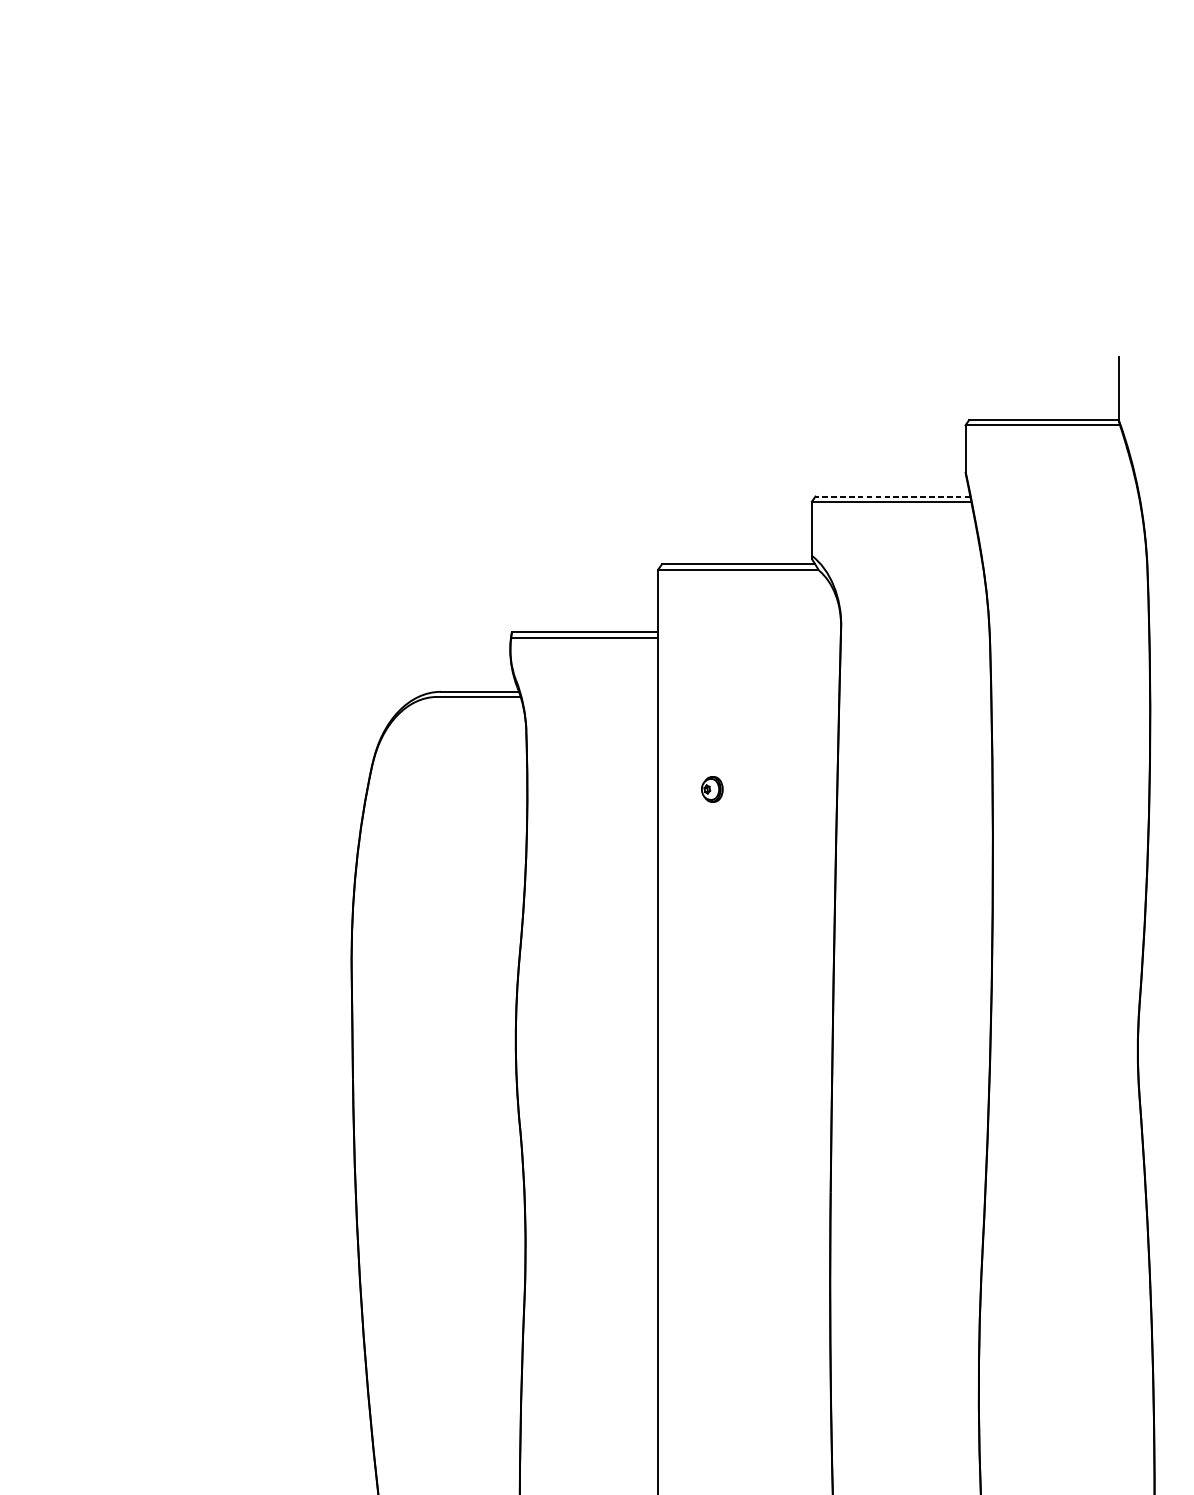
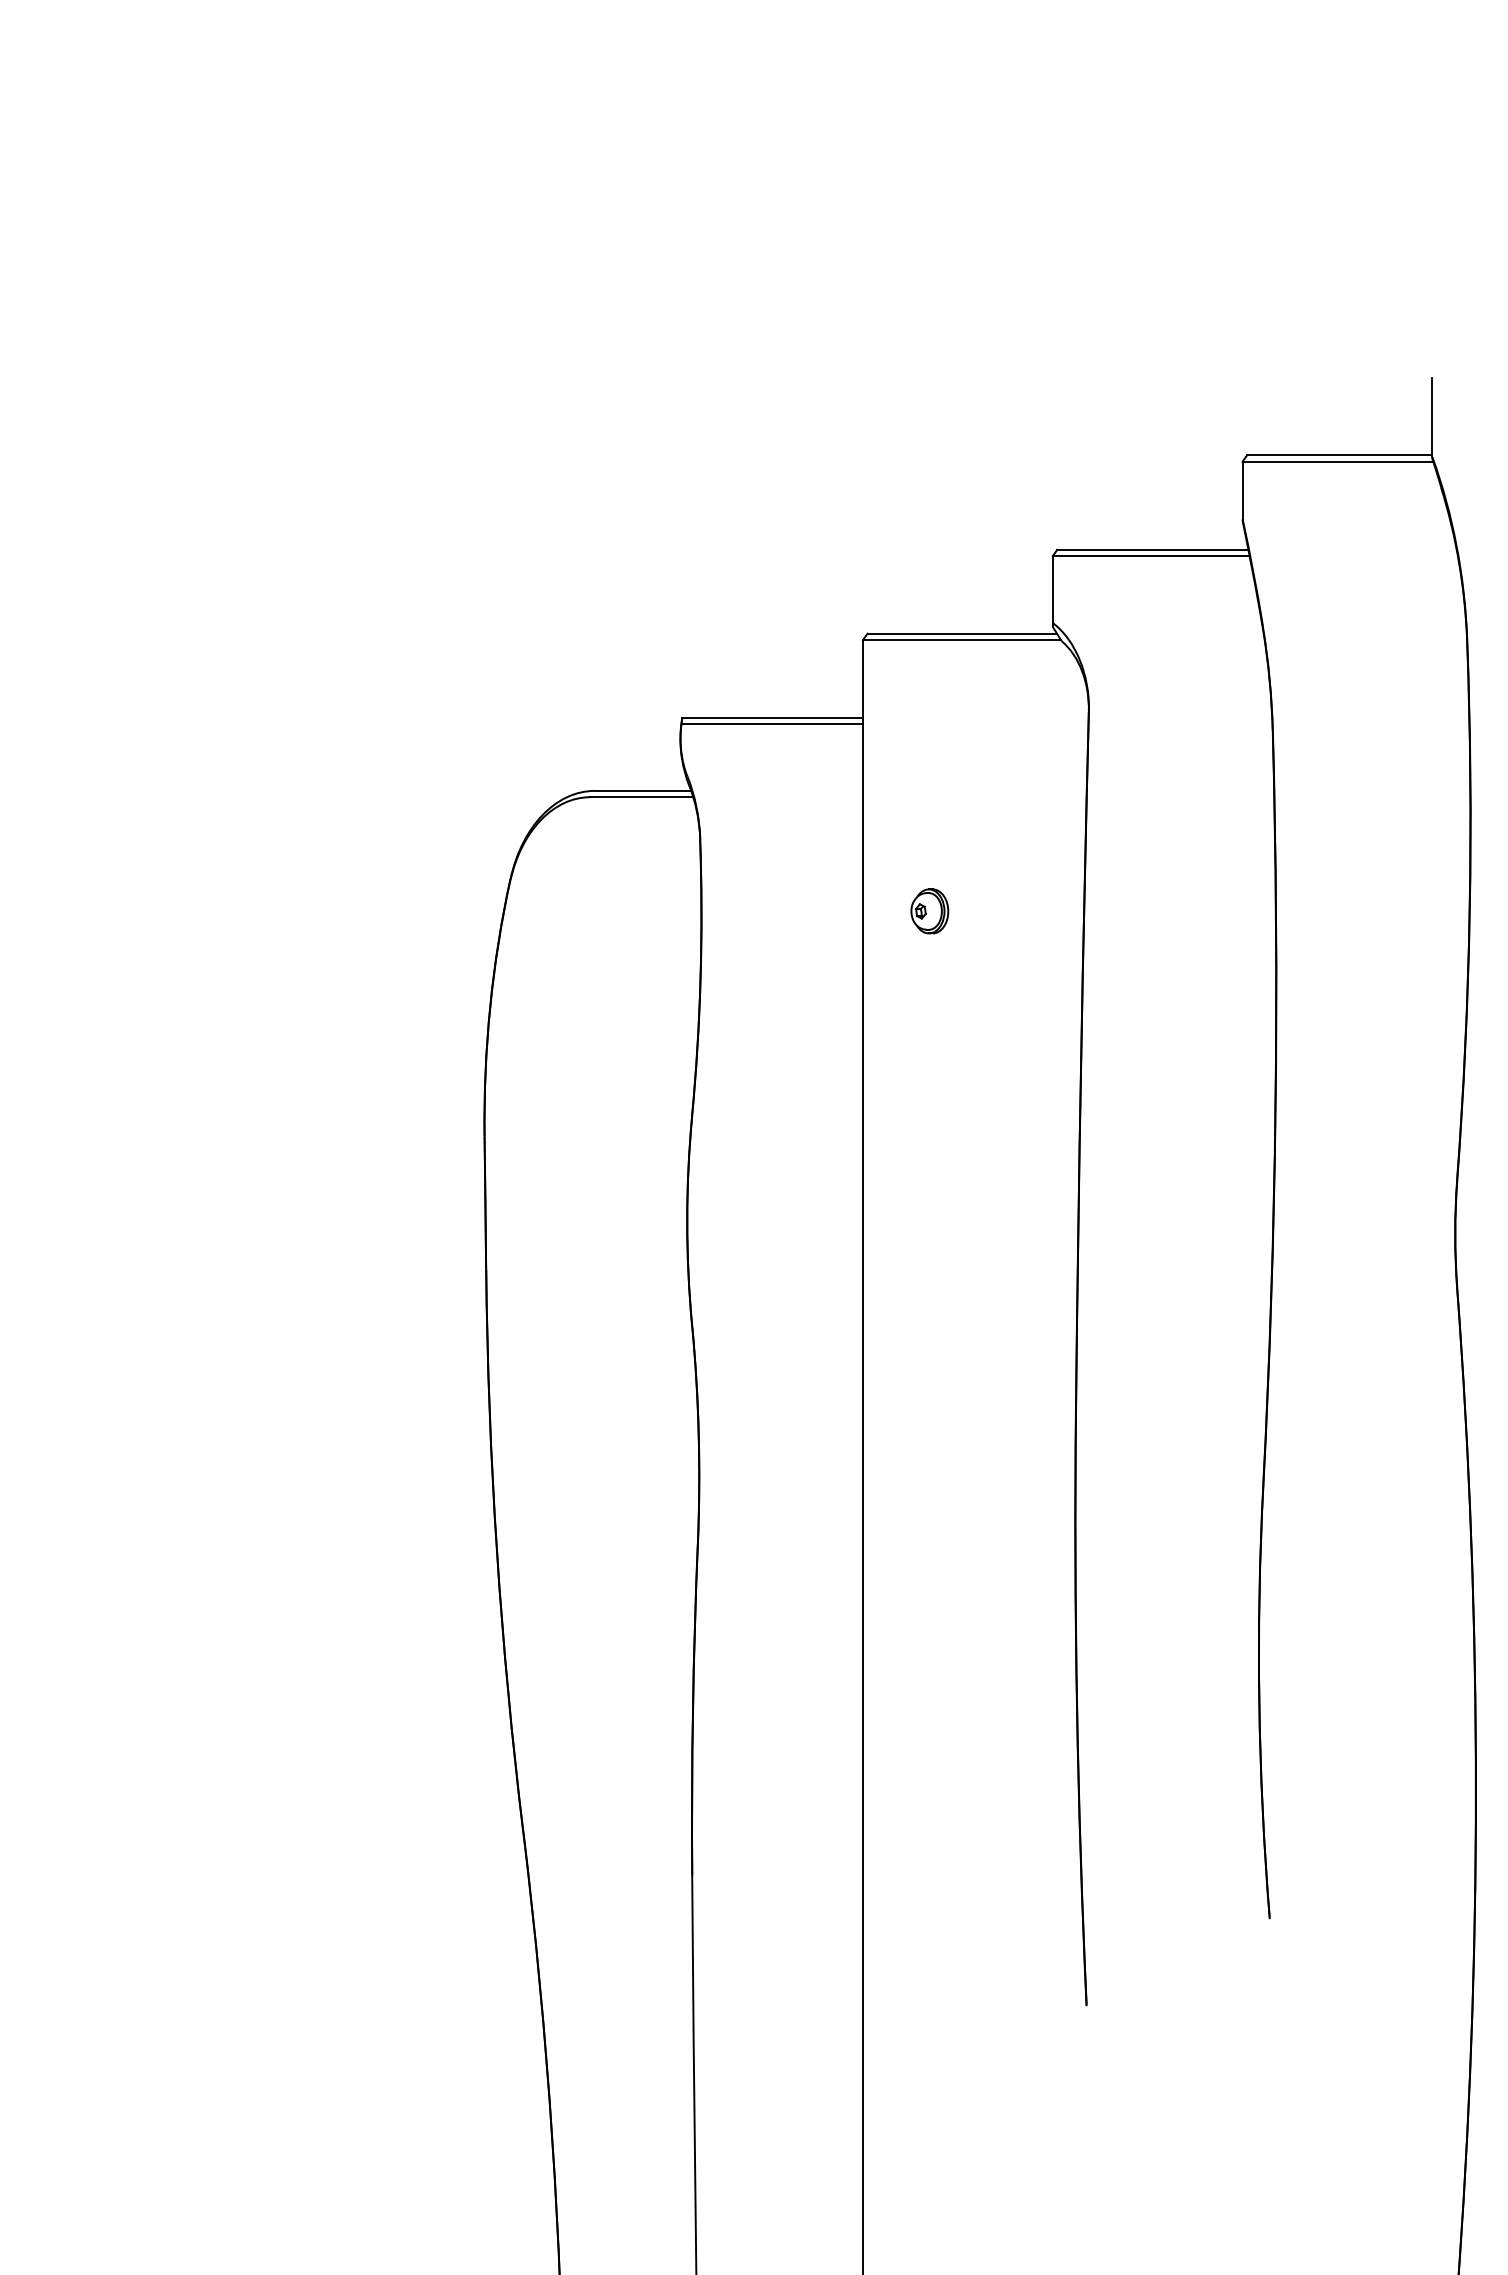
line: (892, 496) -> (1152, 549), dashed -> solid
part: (712, 789) -> (929, 911), size x1.43

